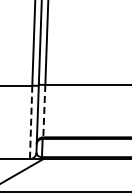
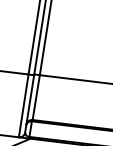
line: (44, 111) -> (36, 97), dashed -> solid
line: (31, 122) -> (24, 106), dashed -> solid

